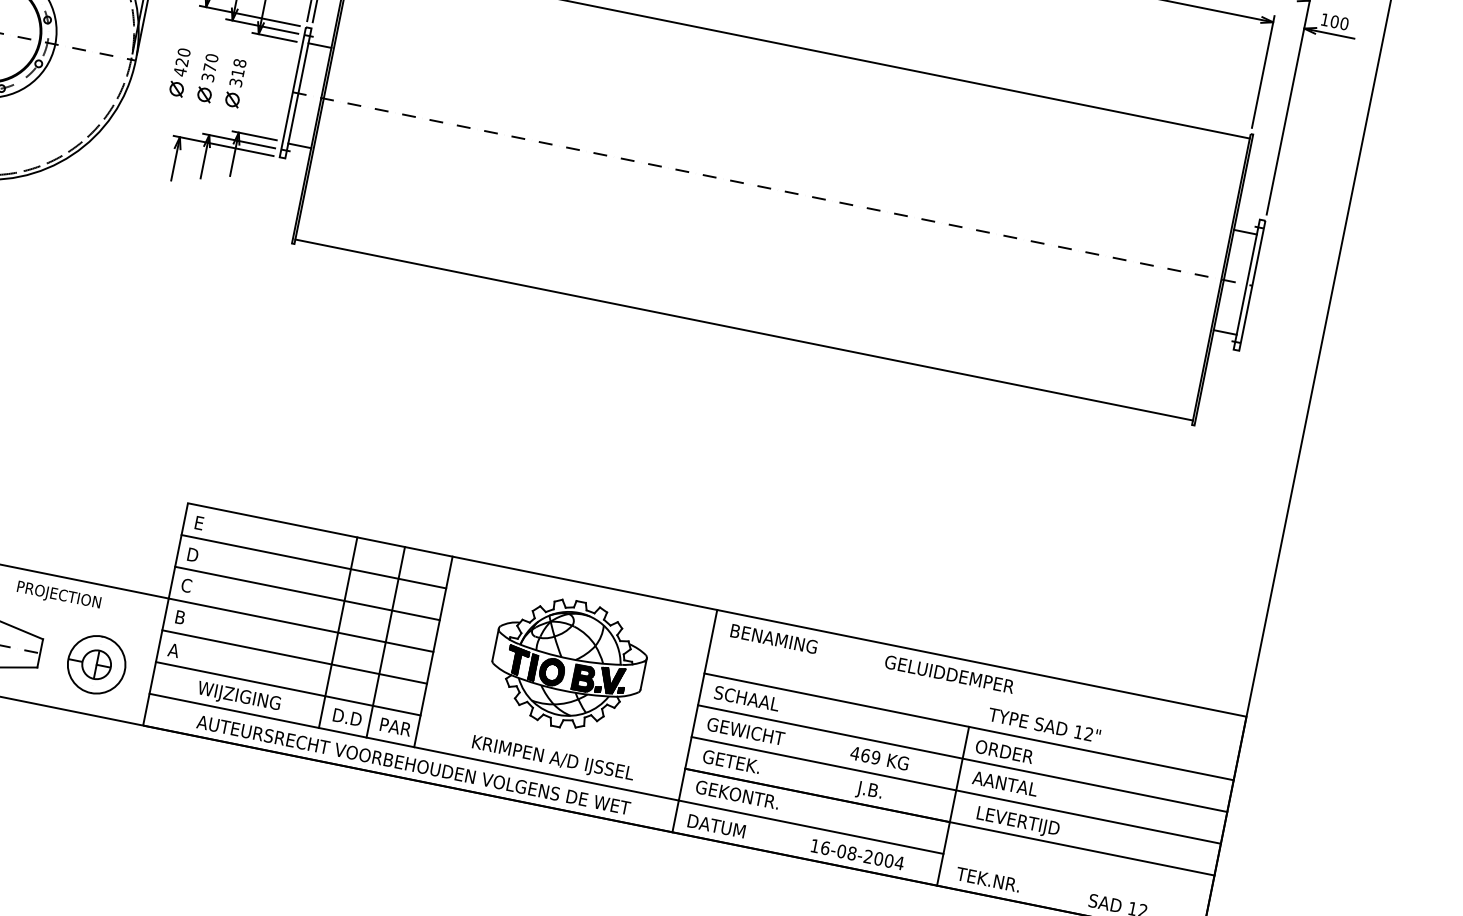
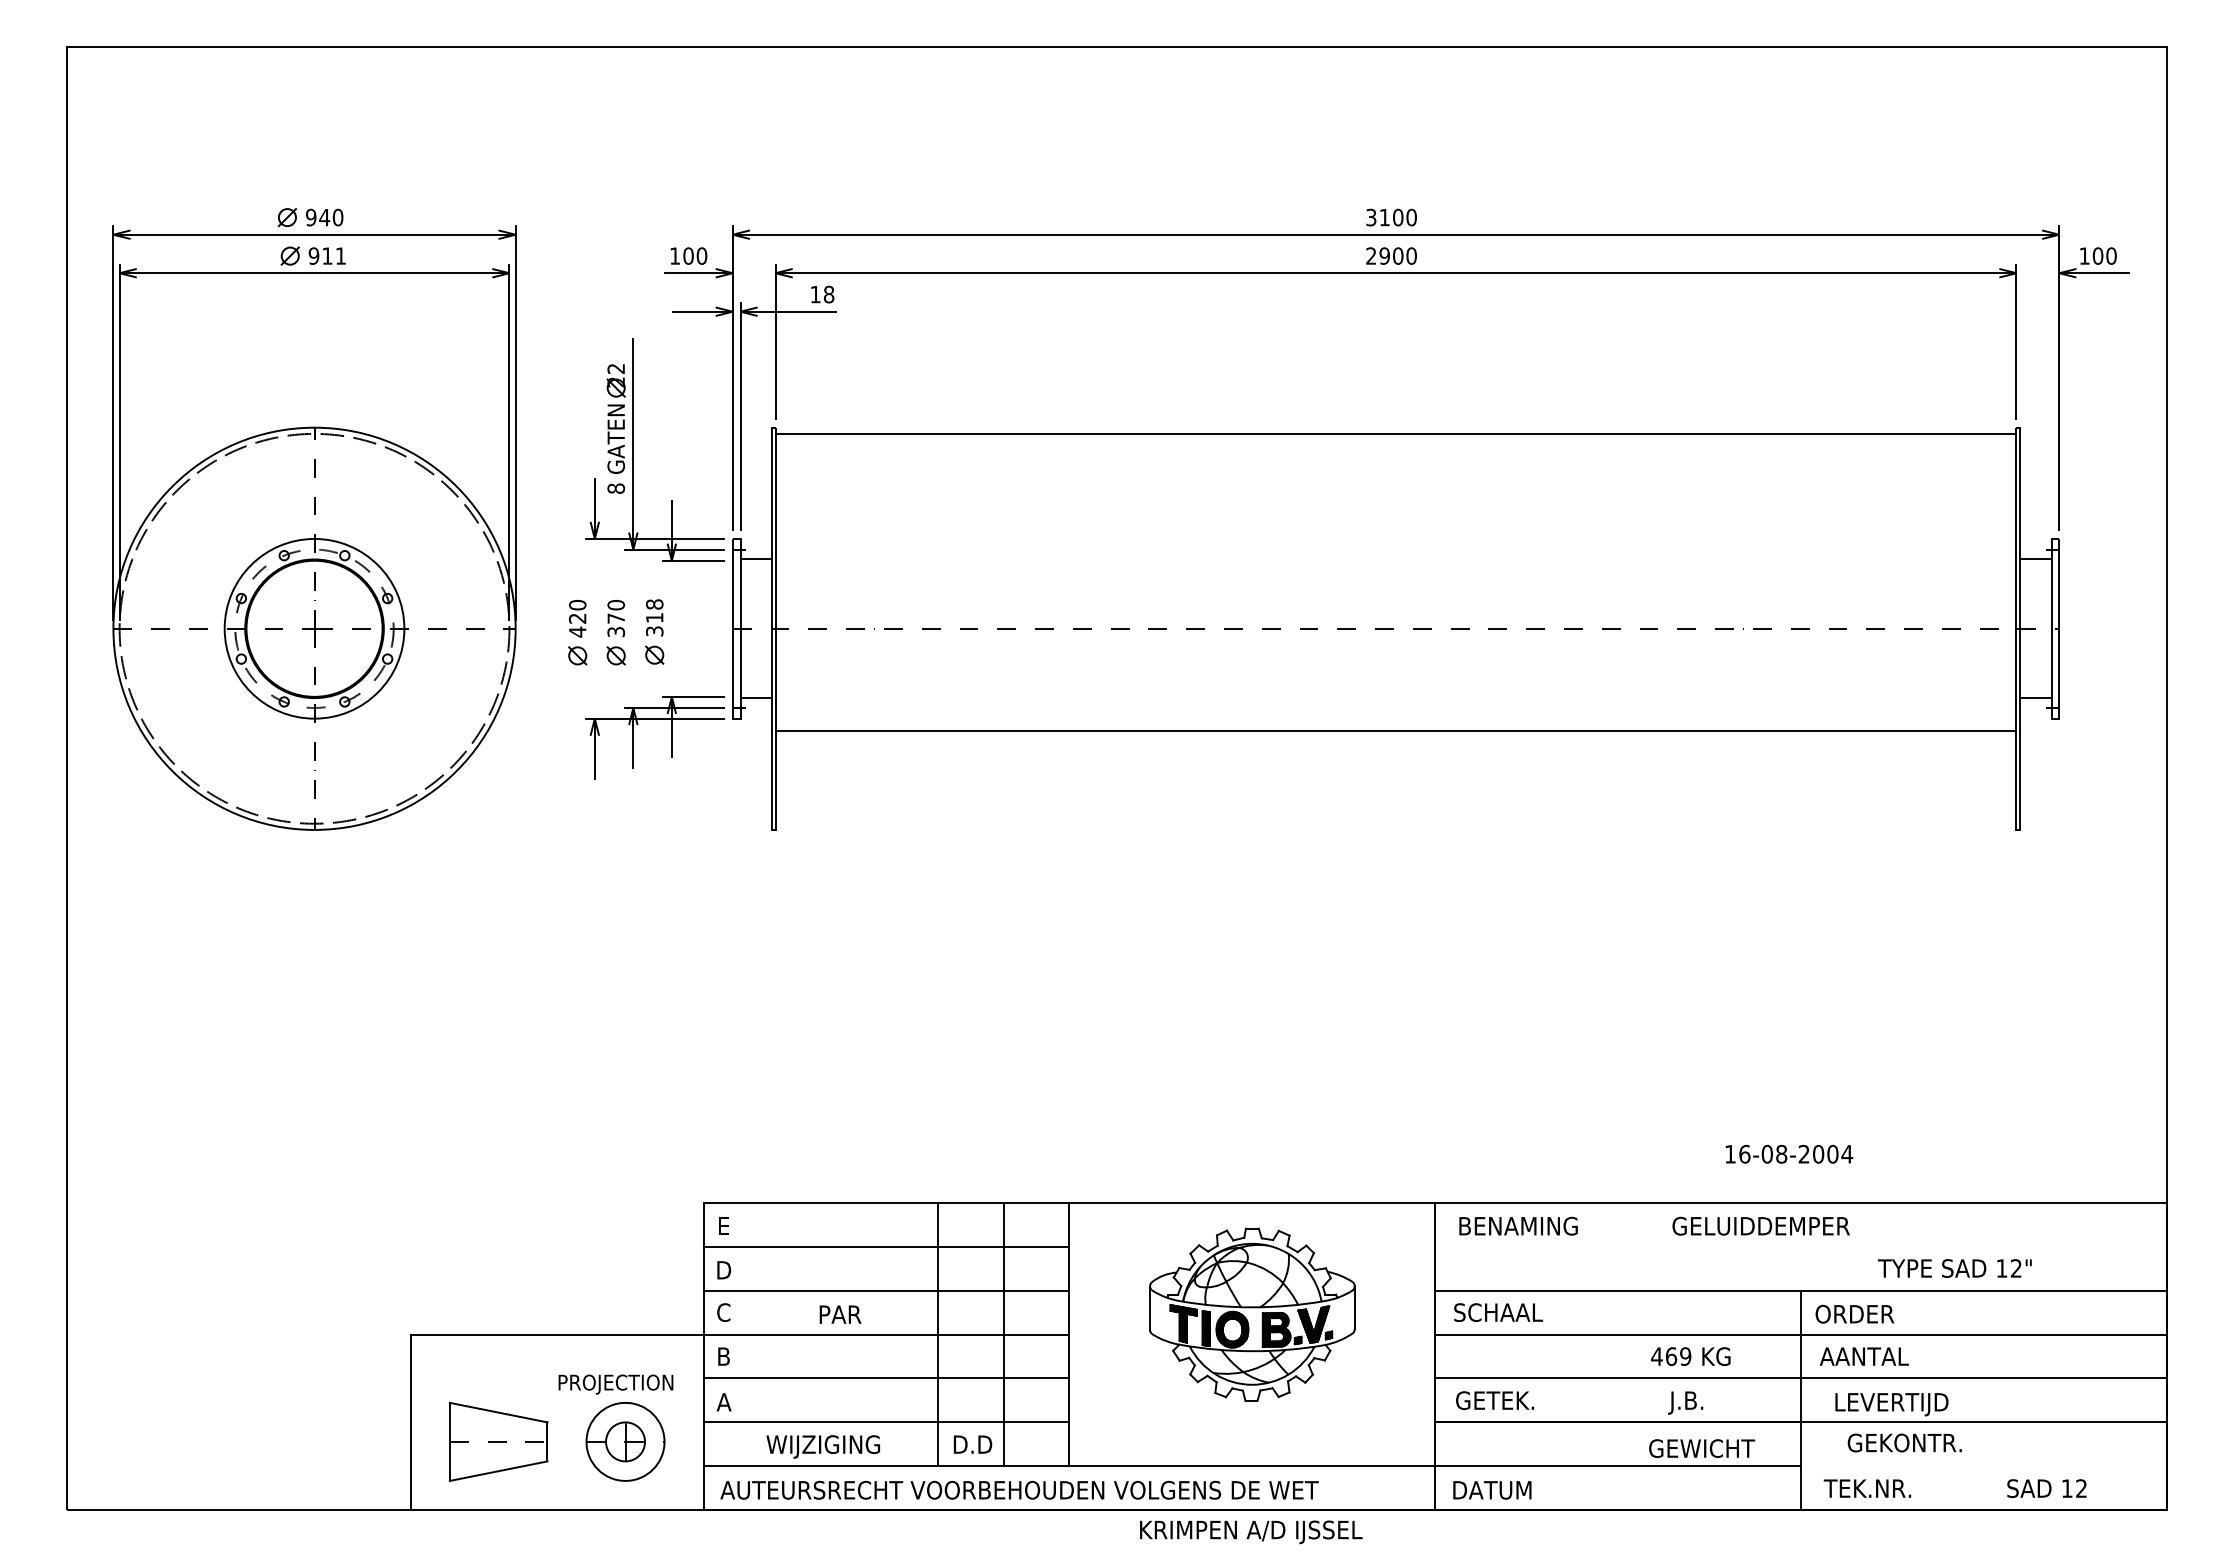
line: (743, 329) -> (1395, 730), moved
text: (58, 595) -> (615, 1384), moved
text: (1044, 725) -> (1954, 1268), moved
text: (395, 727) -> (840, 1314), moved
text: (746, 731) -> (1702, 1448), moved
text: (553, 759) -> (1251, 1532), moved
text: (413, 764) -> (1019, 1489), moved
text: (737, 794) -> (1904, 1442), moved
text: (857, 854) -> (1789, 1153), moved

